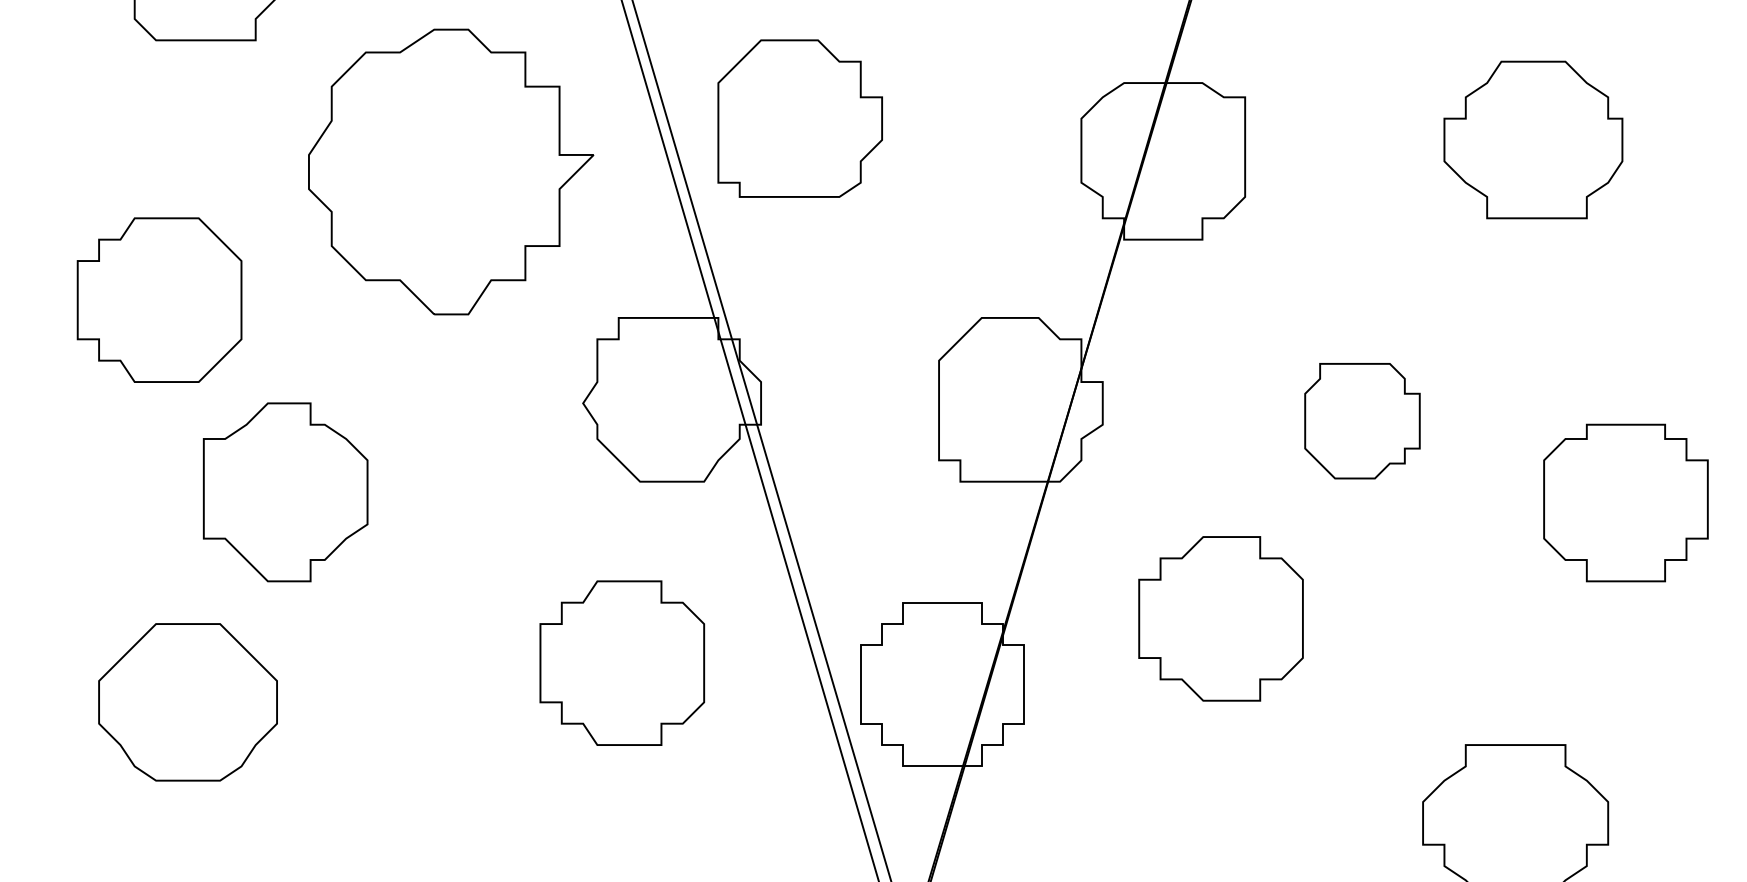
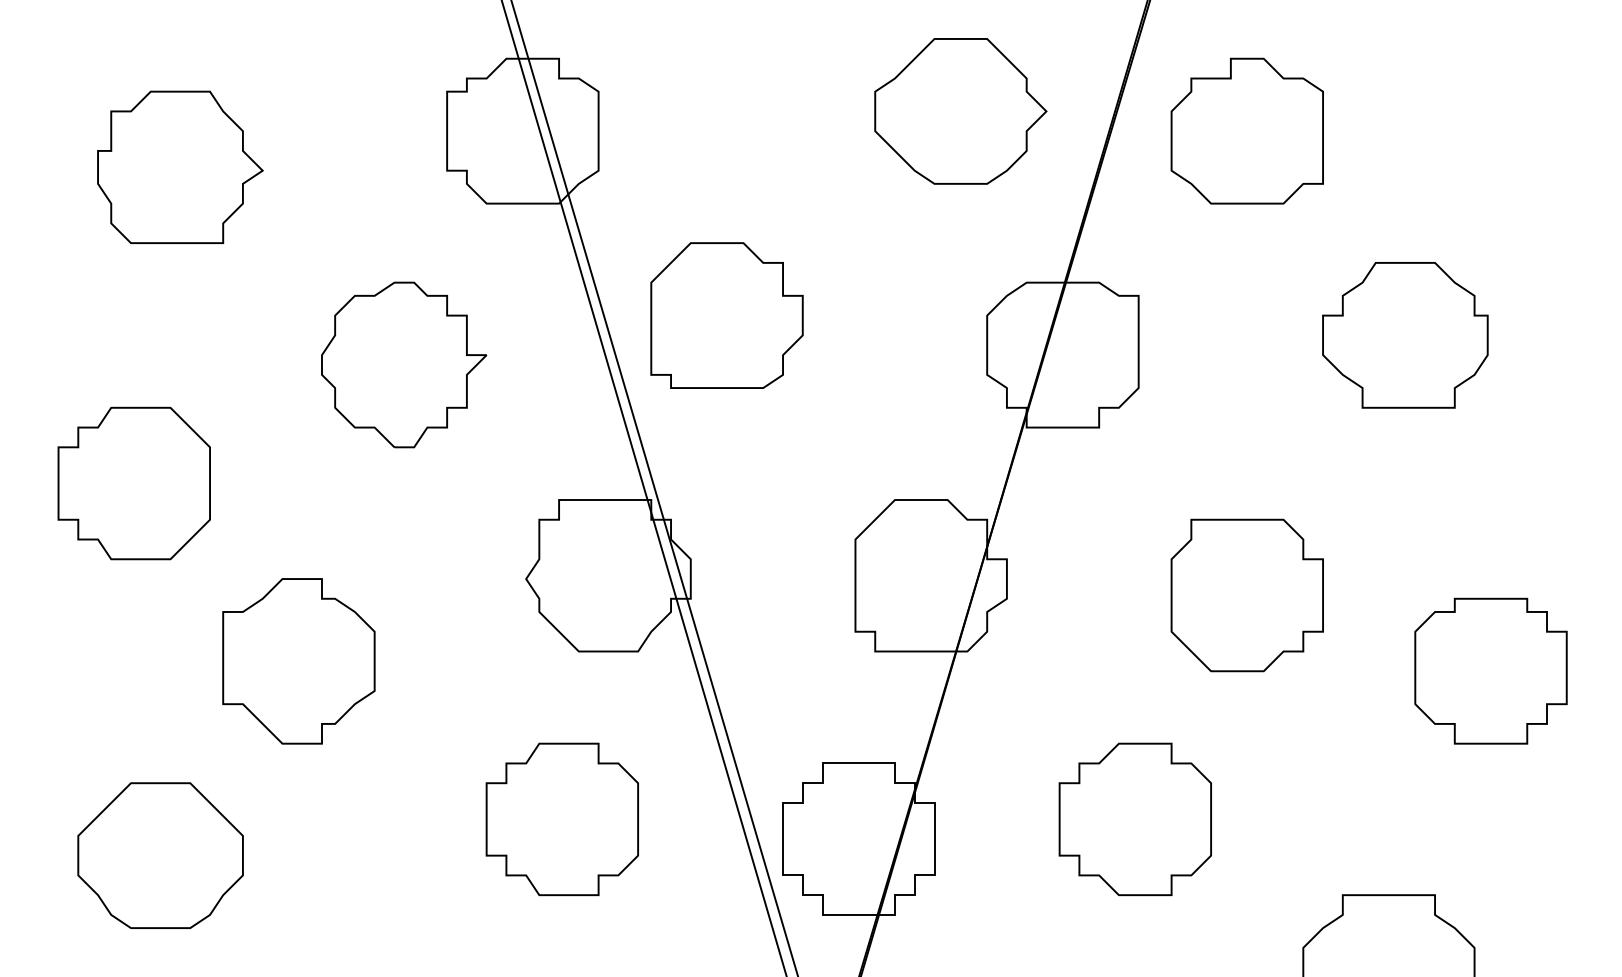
part: (451, 171) -> (404, 364), size x0.62
part: (1361, 421) -> (1246, 595), size x1.43
part: (285, 492) -> (298, 661), moved
part: (1220, 618) -> (1134, 819), moved

